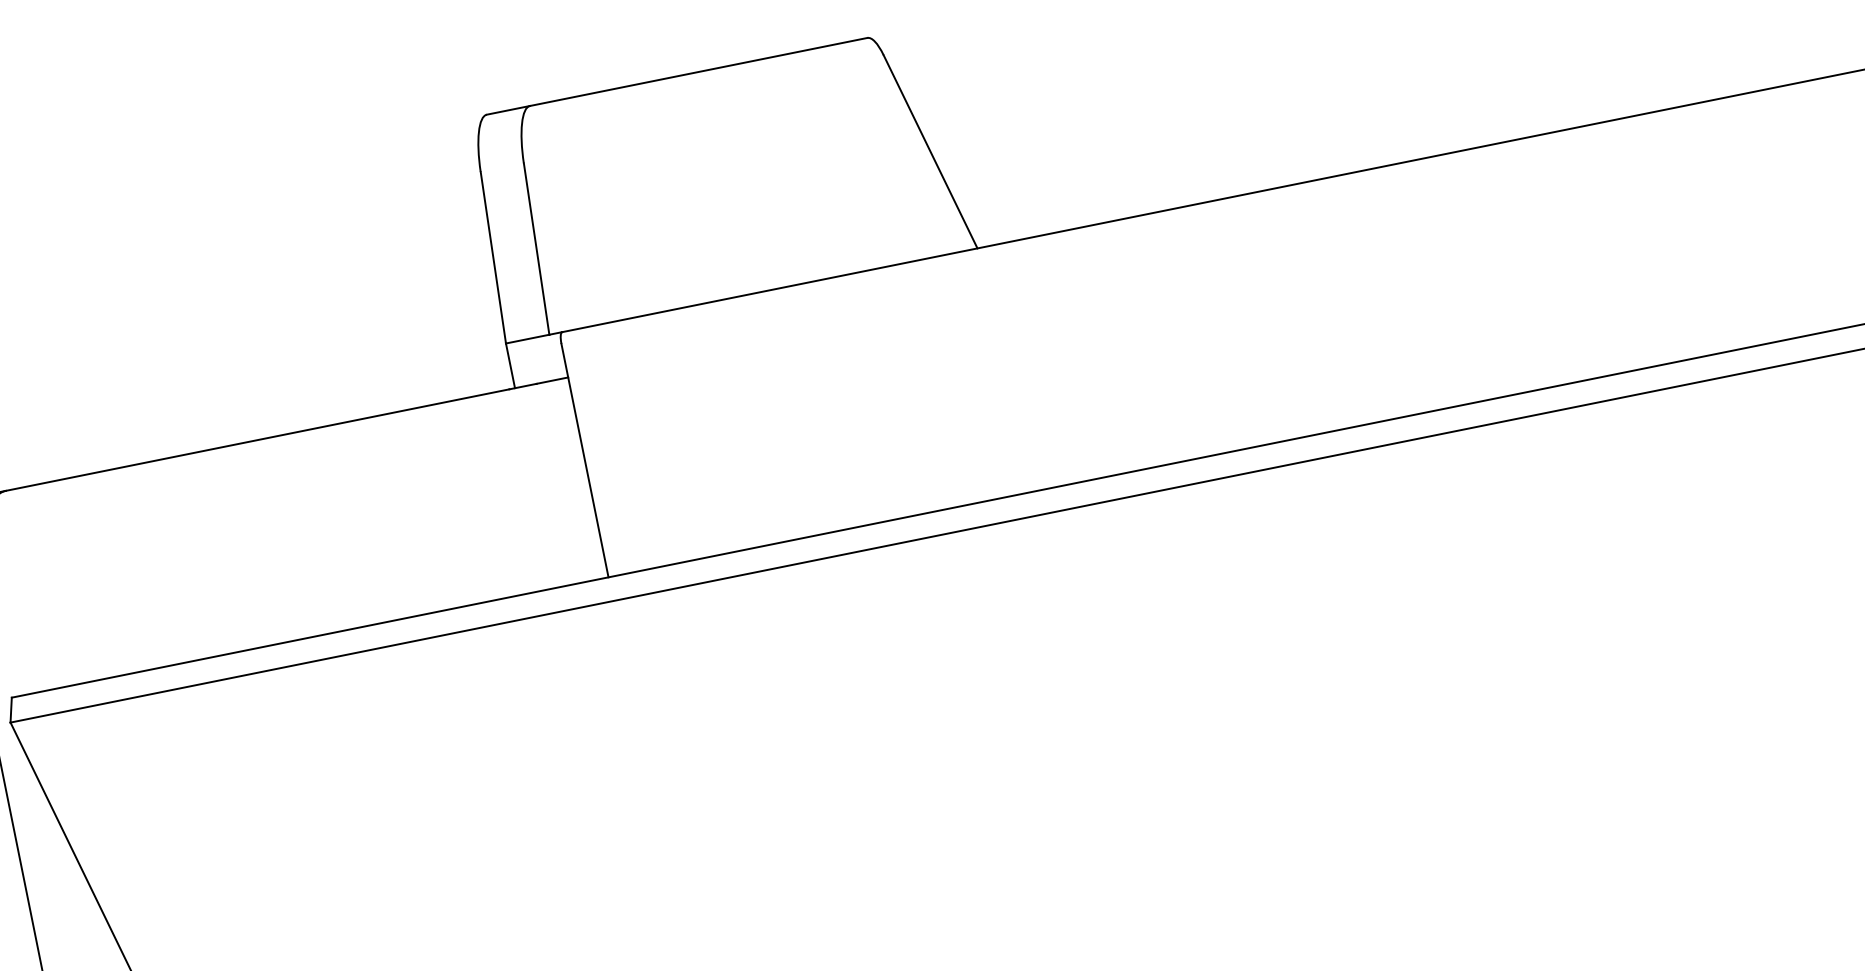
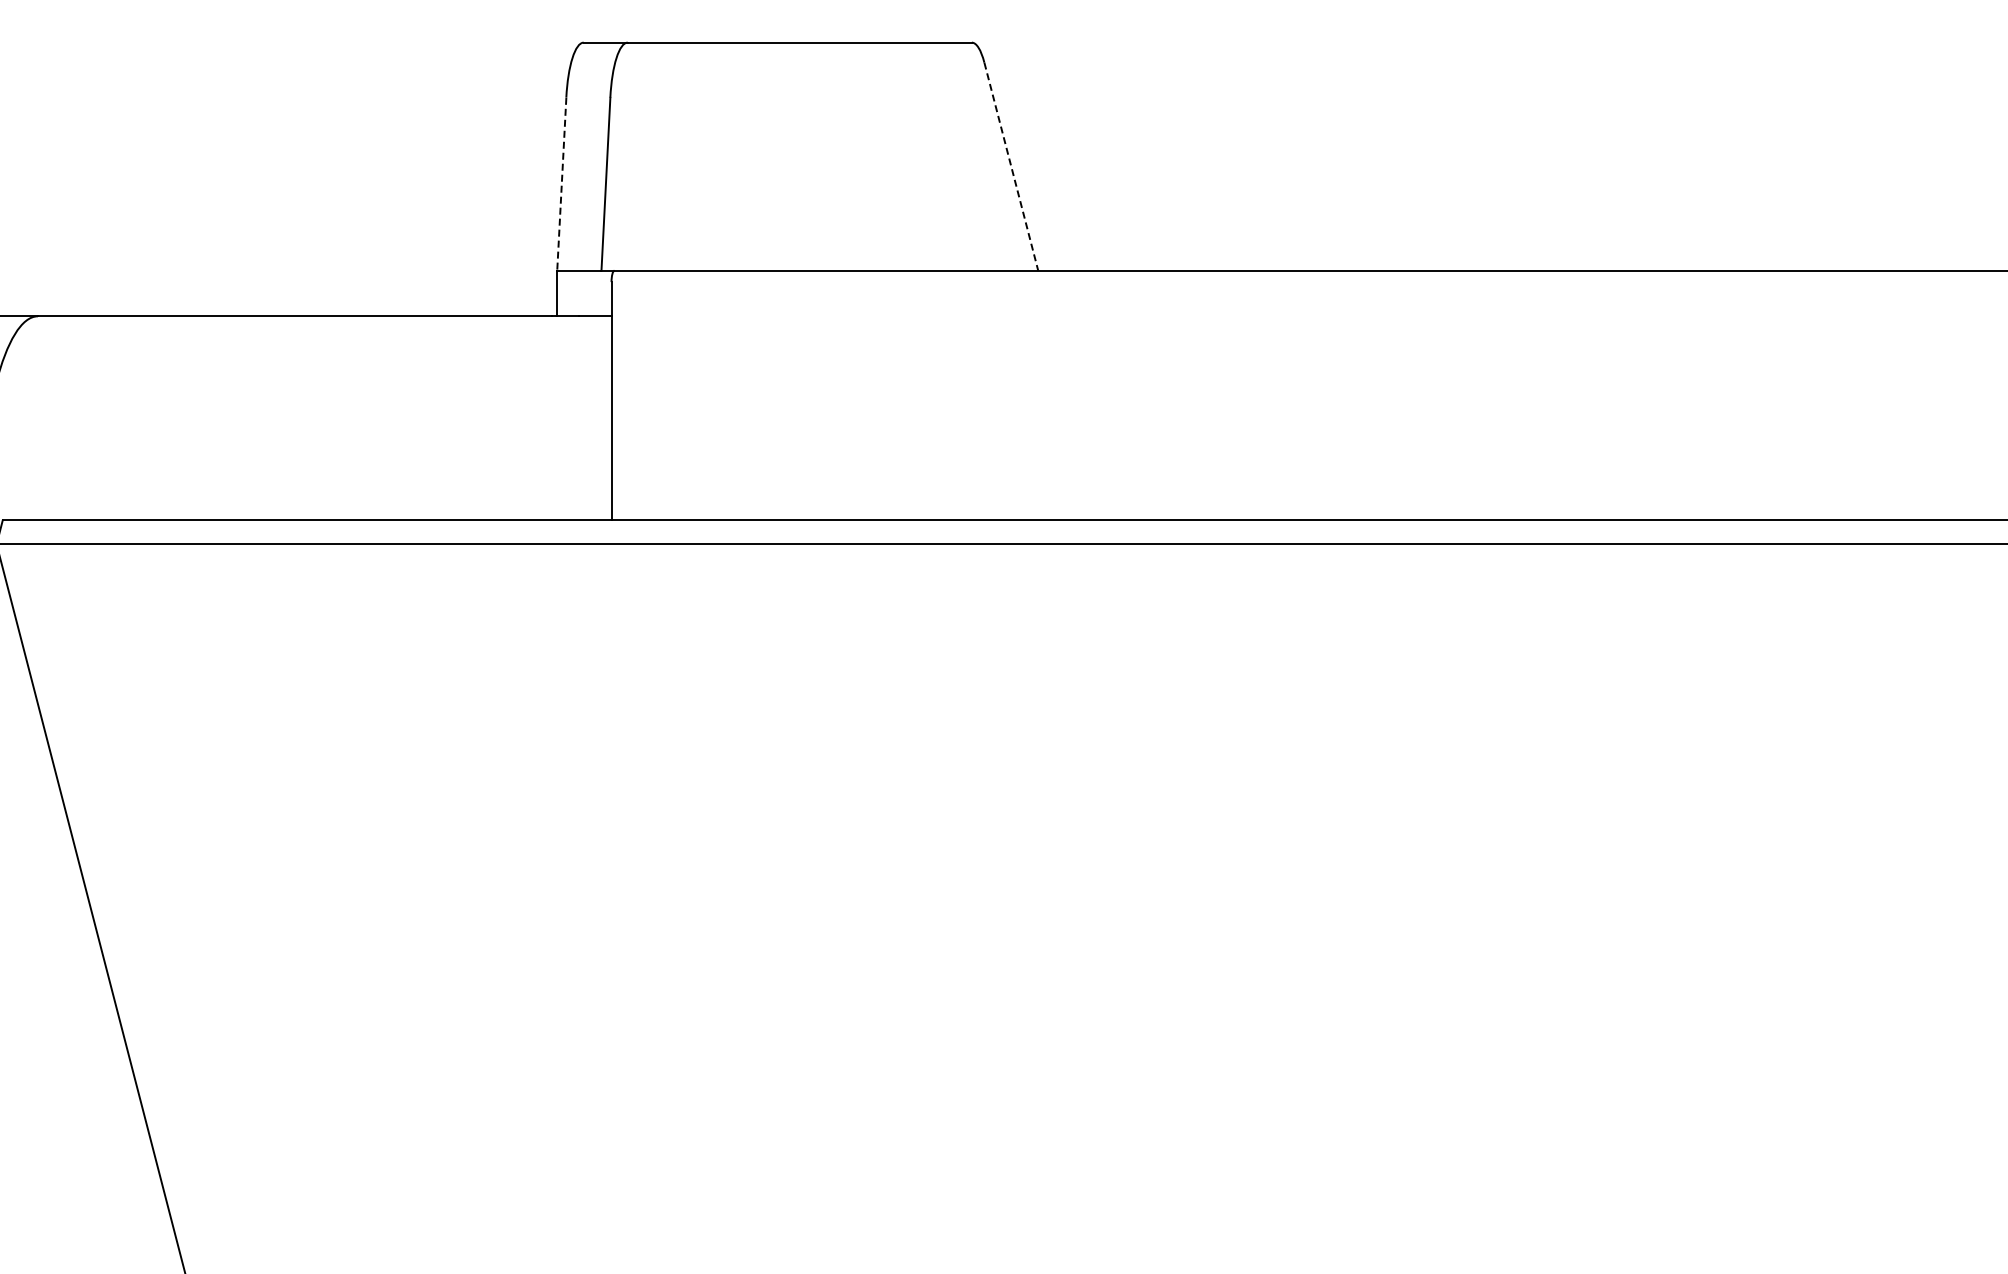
line: (930, 152) -> (1011, 167), solid -> dashed
line: (493, 258) -> (561, 184), solid -> dashed

